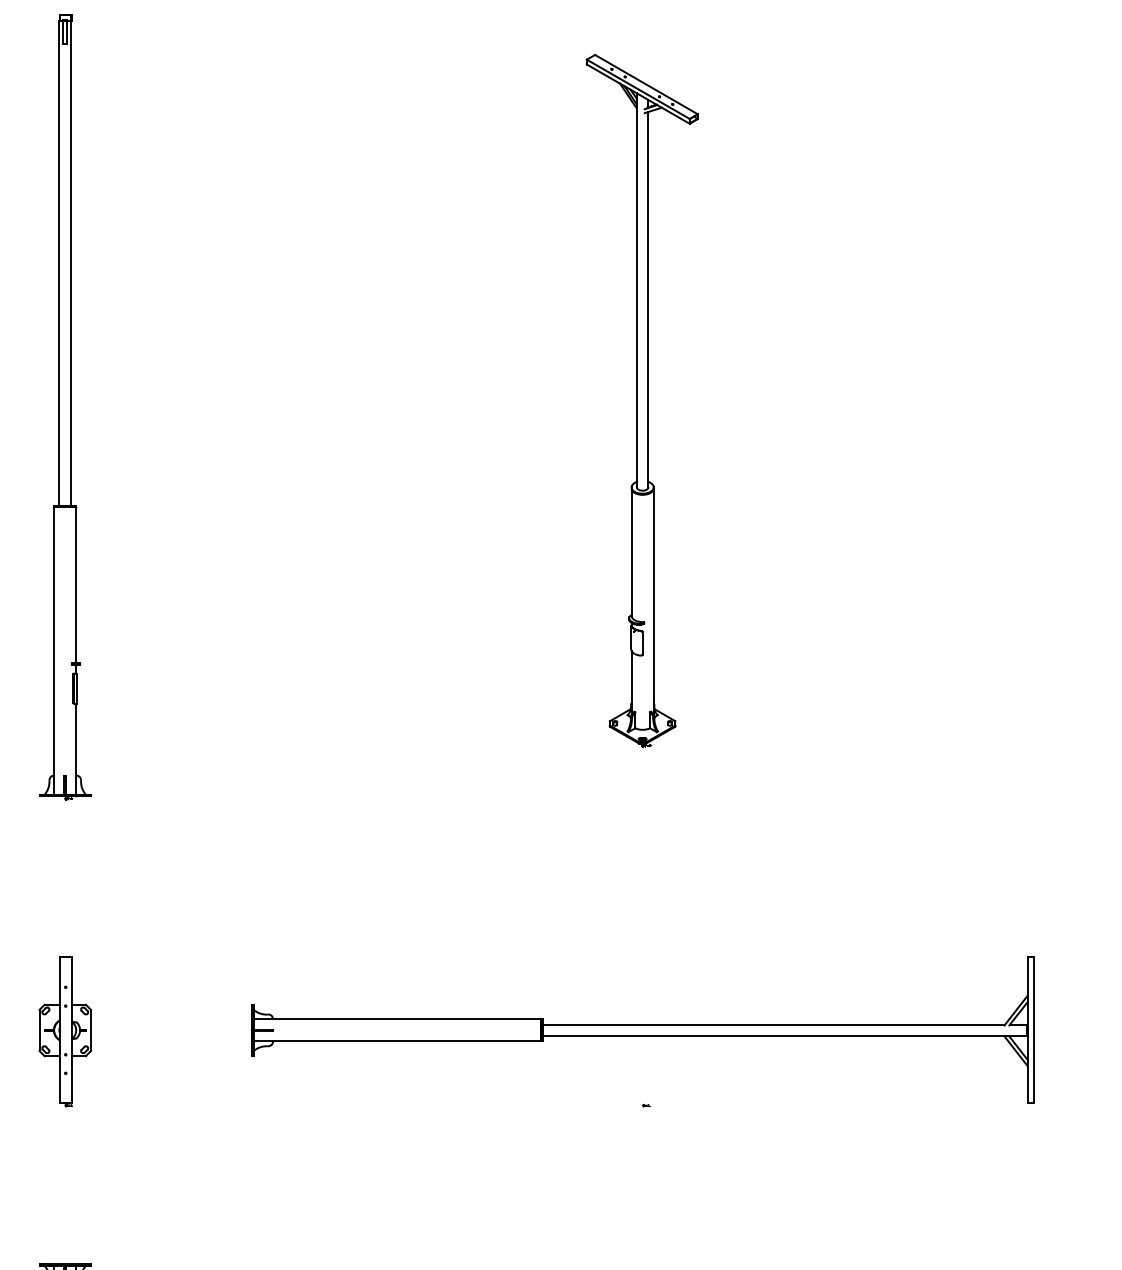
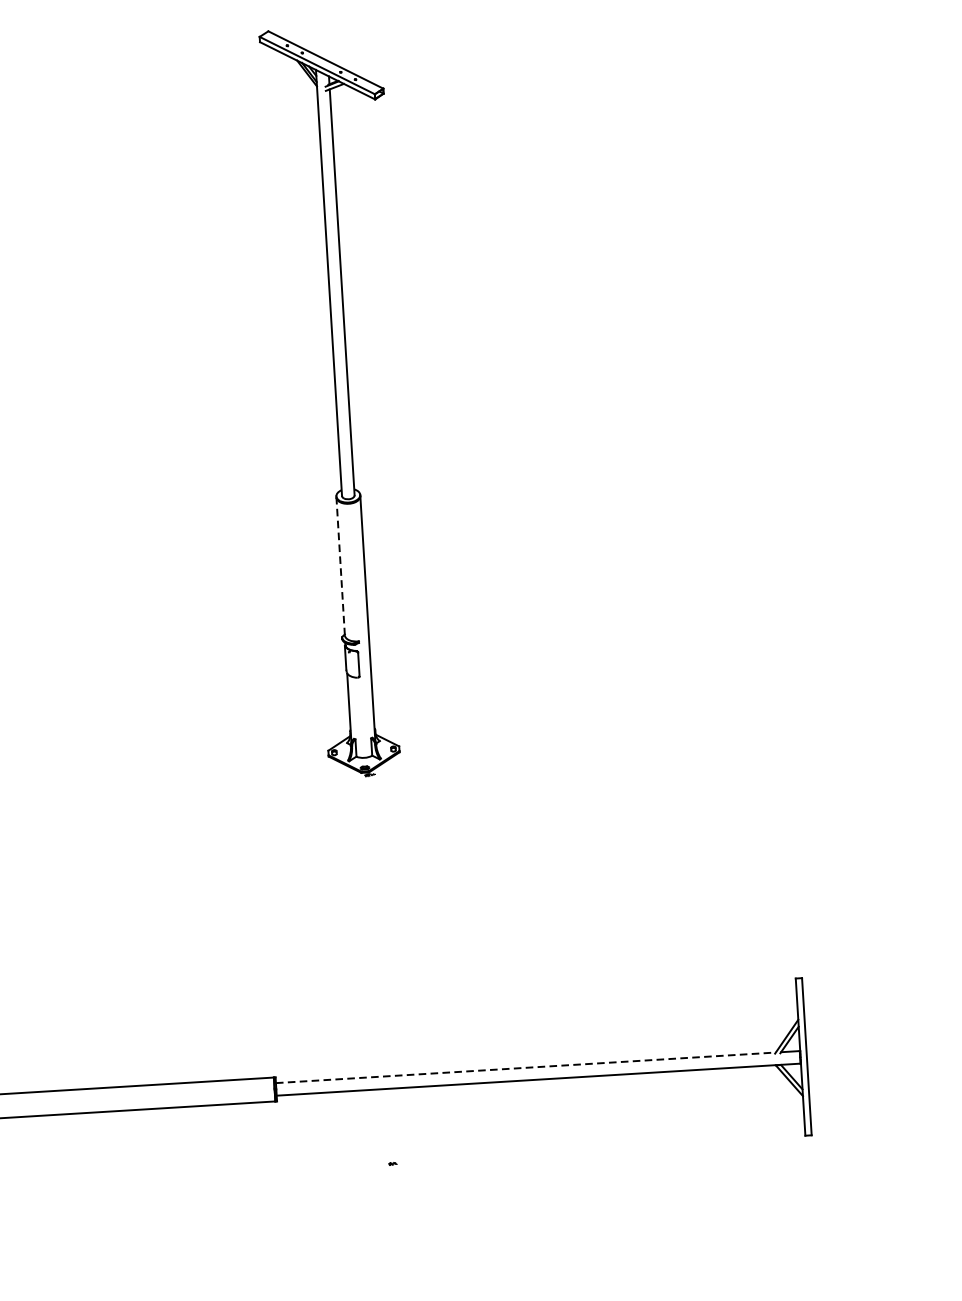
line: (631, 552) -> (340, 566), solid -> dashed
line: (774, 1024) -> (526, 1067), solid -> dashed

